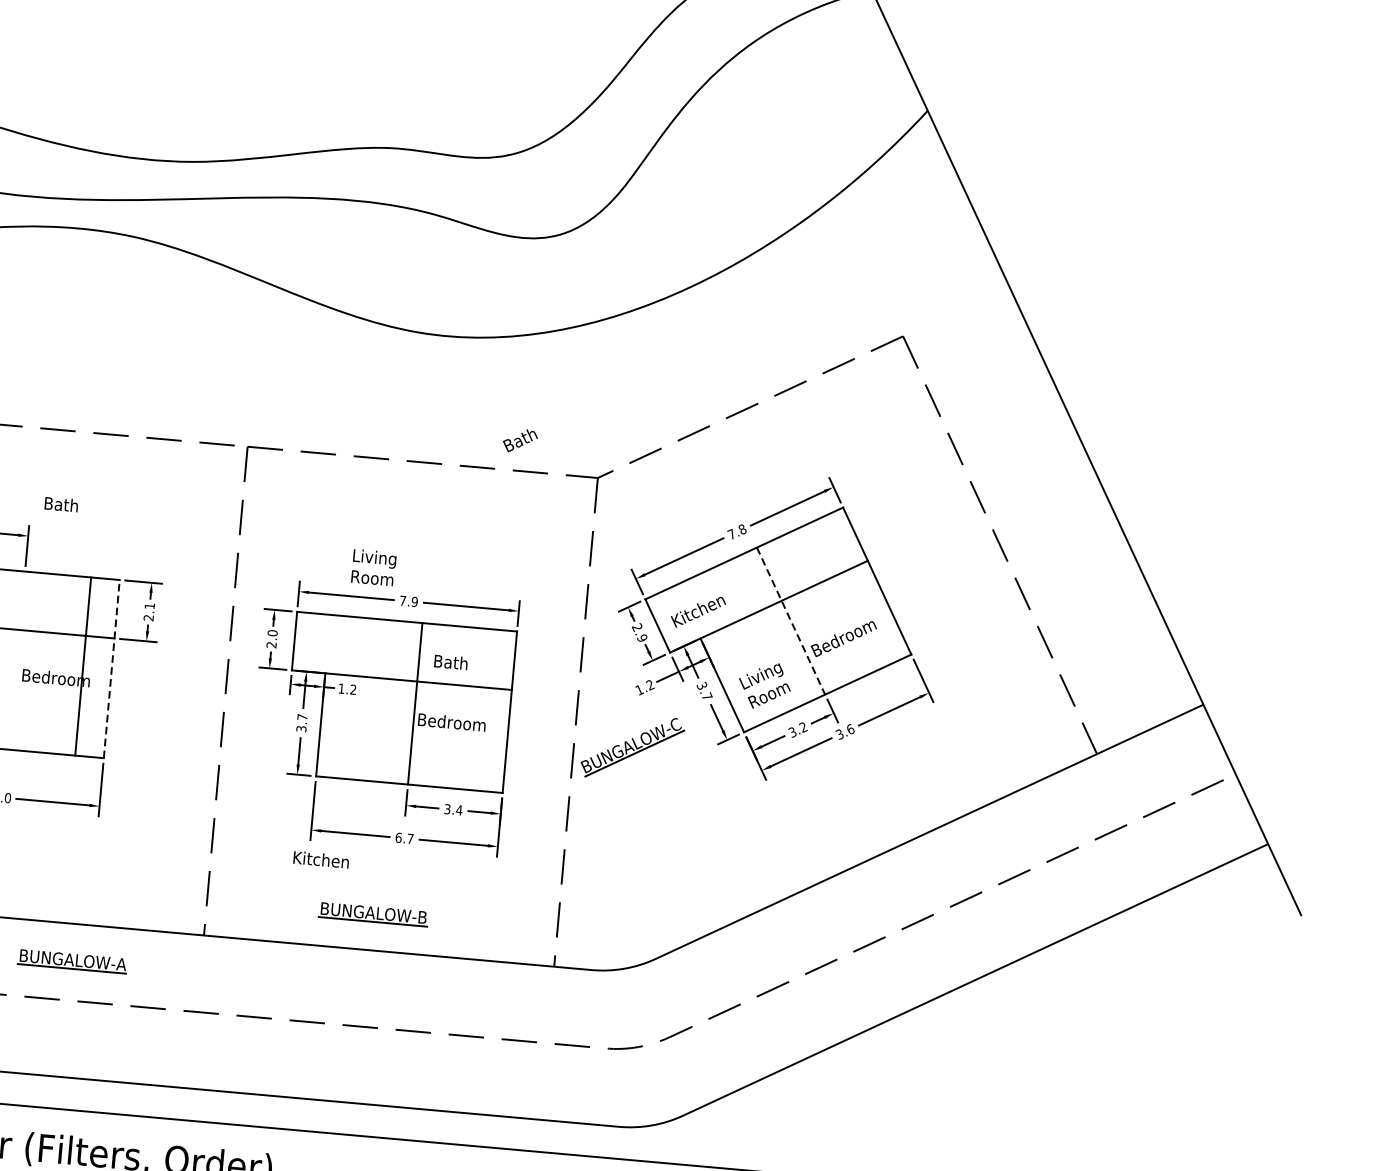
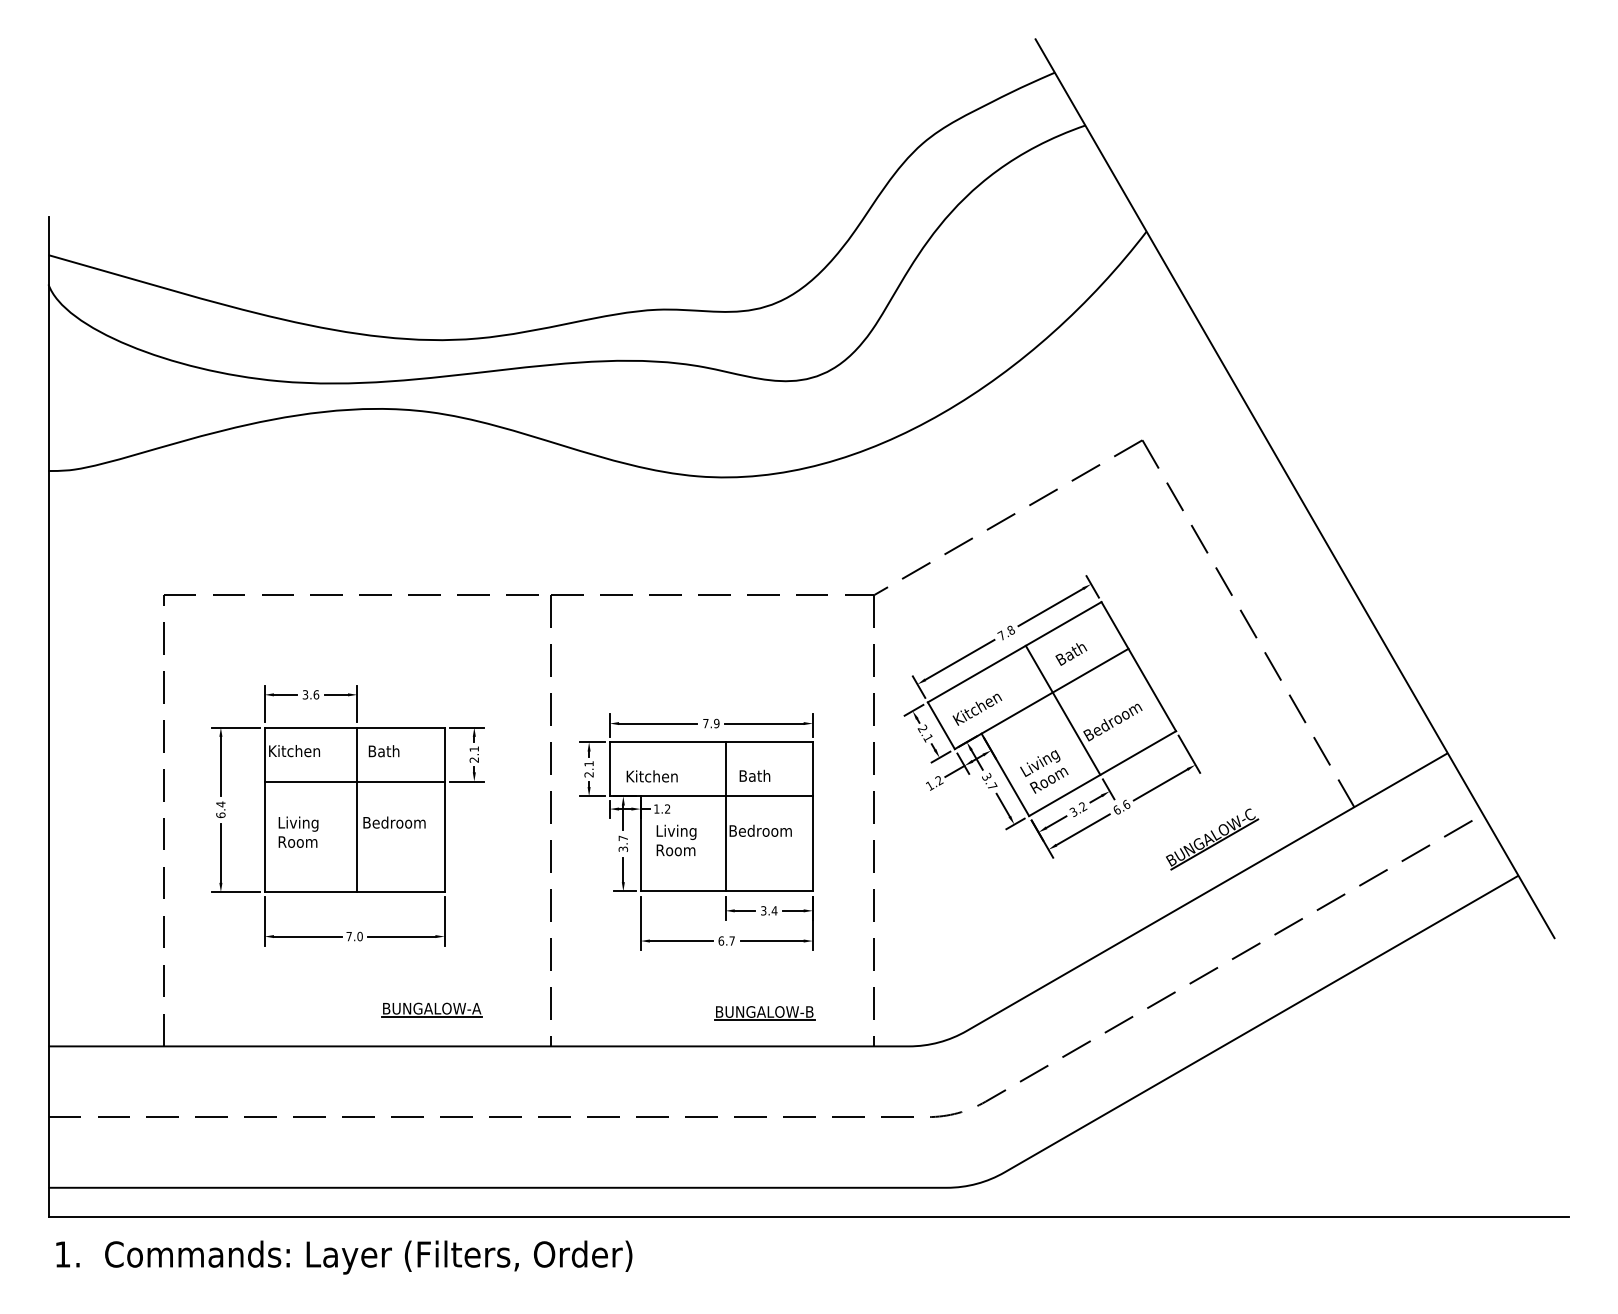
text: (520, 441) -> (1071, 654), moved
text: (60, 504) -> (383, 751), moved
text: (373, 567) -> (676, 840), moved
line: (791, 621) -> (1063, 710), dashed -> solid
text: (272, 632) -> (588, 763), 2.0 -> 2.1
text: (641, 638) -> (927, 738), 2.9 -> 2.1
line: (83, 666) -> (357, 809), moved
line: (111, 668) -> (444, 809), dashed -> solid
text: (839, 734) -> (1116, 810), 3.6 -> 6.6
part: (632, 747) -> (1212, 839), moved
text: (320, 859) -> (651, 776), moved
part: (373, 914) -> (764, 1013), moved
part: (72, 960) -> (431, 1009), moved

